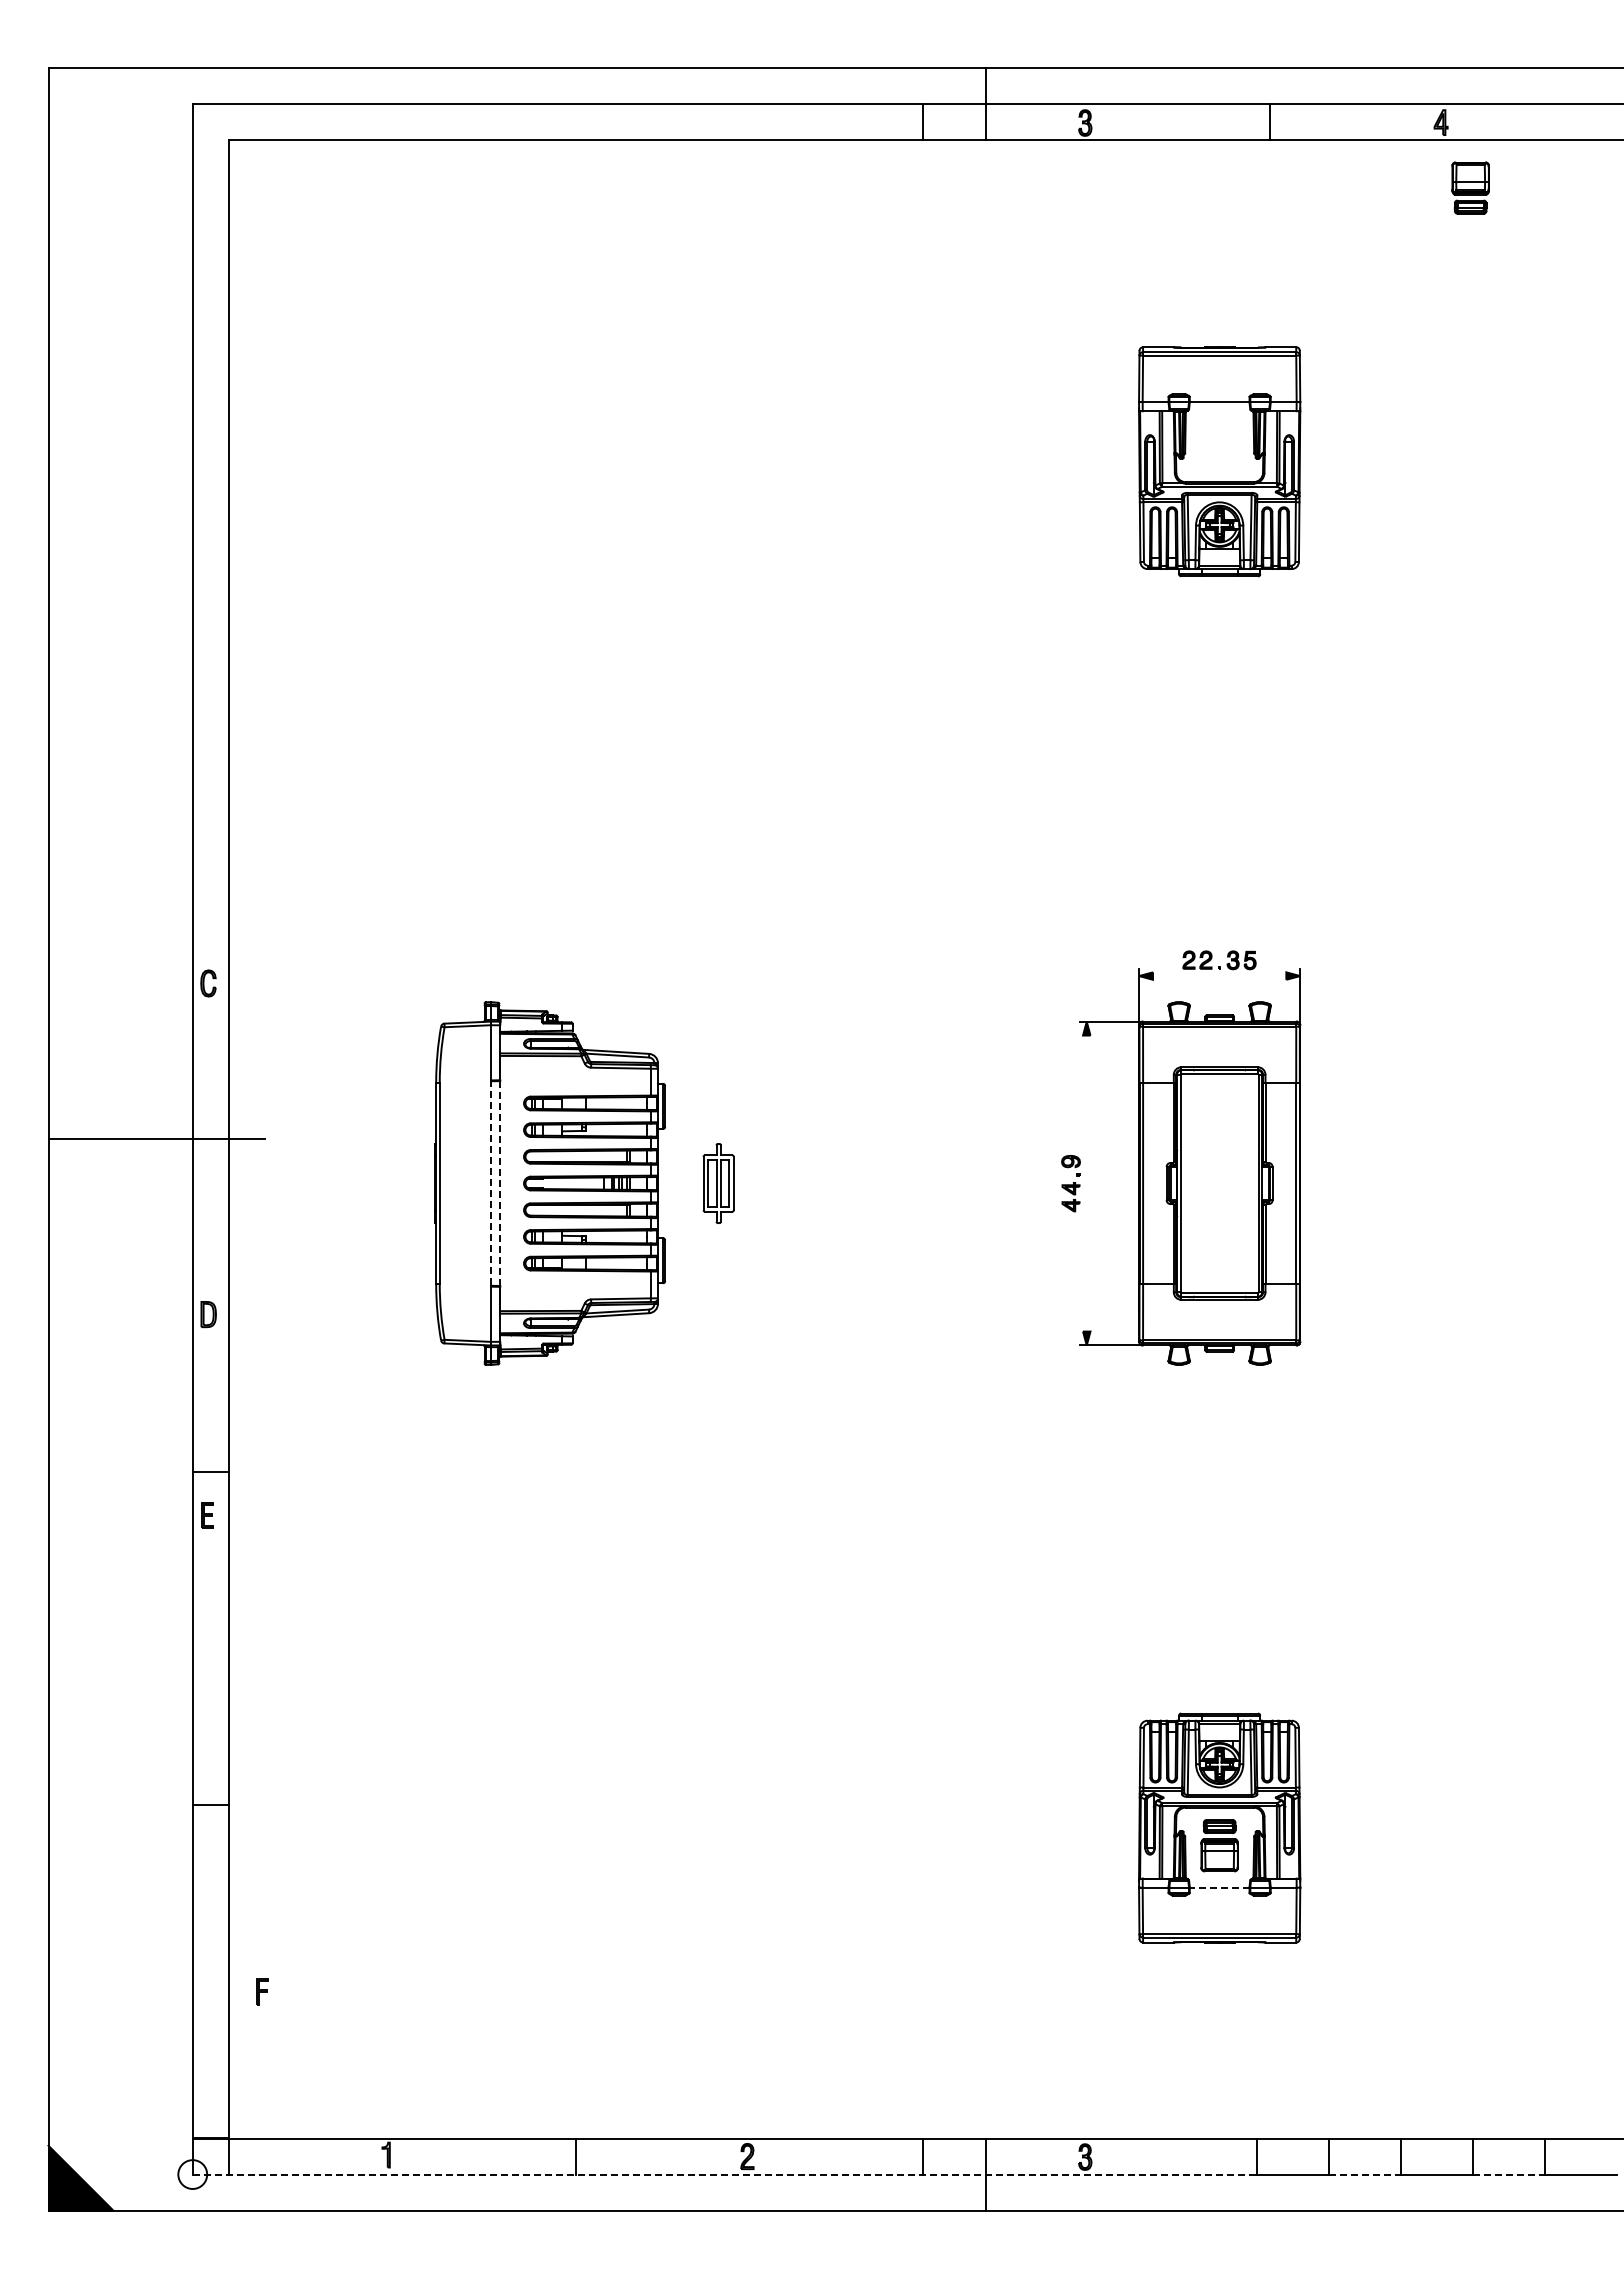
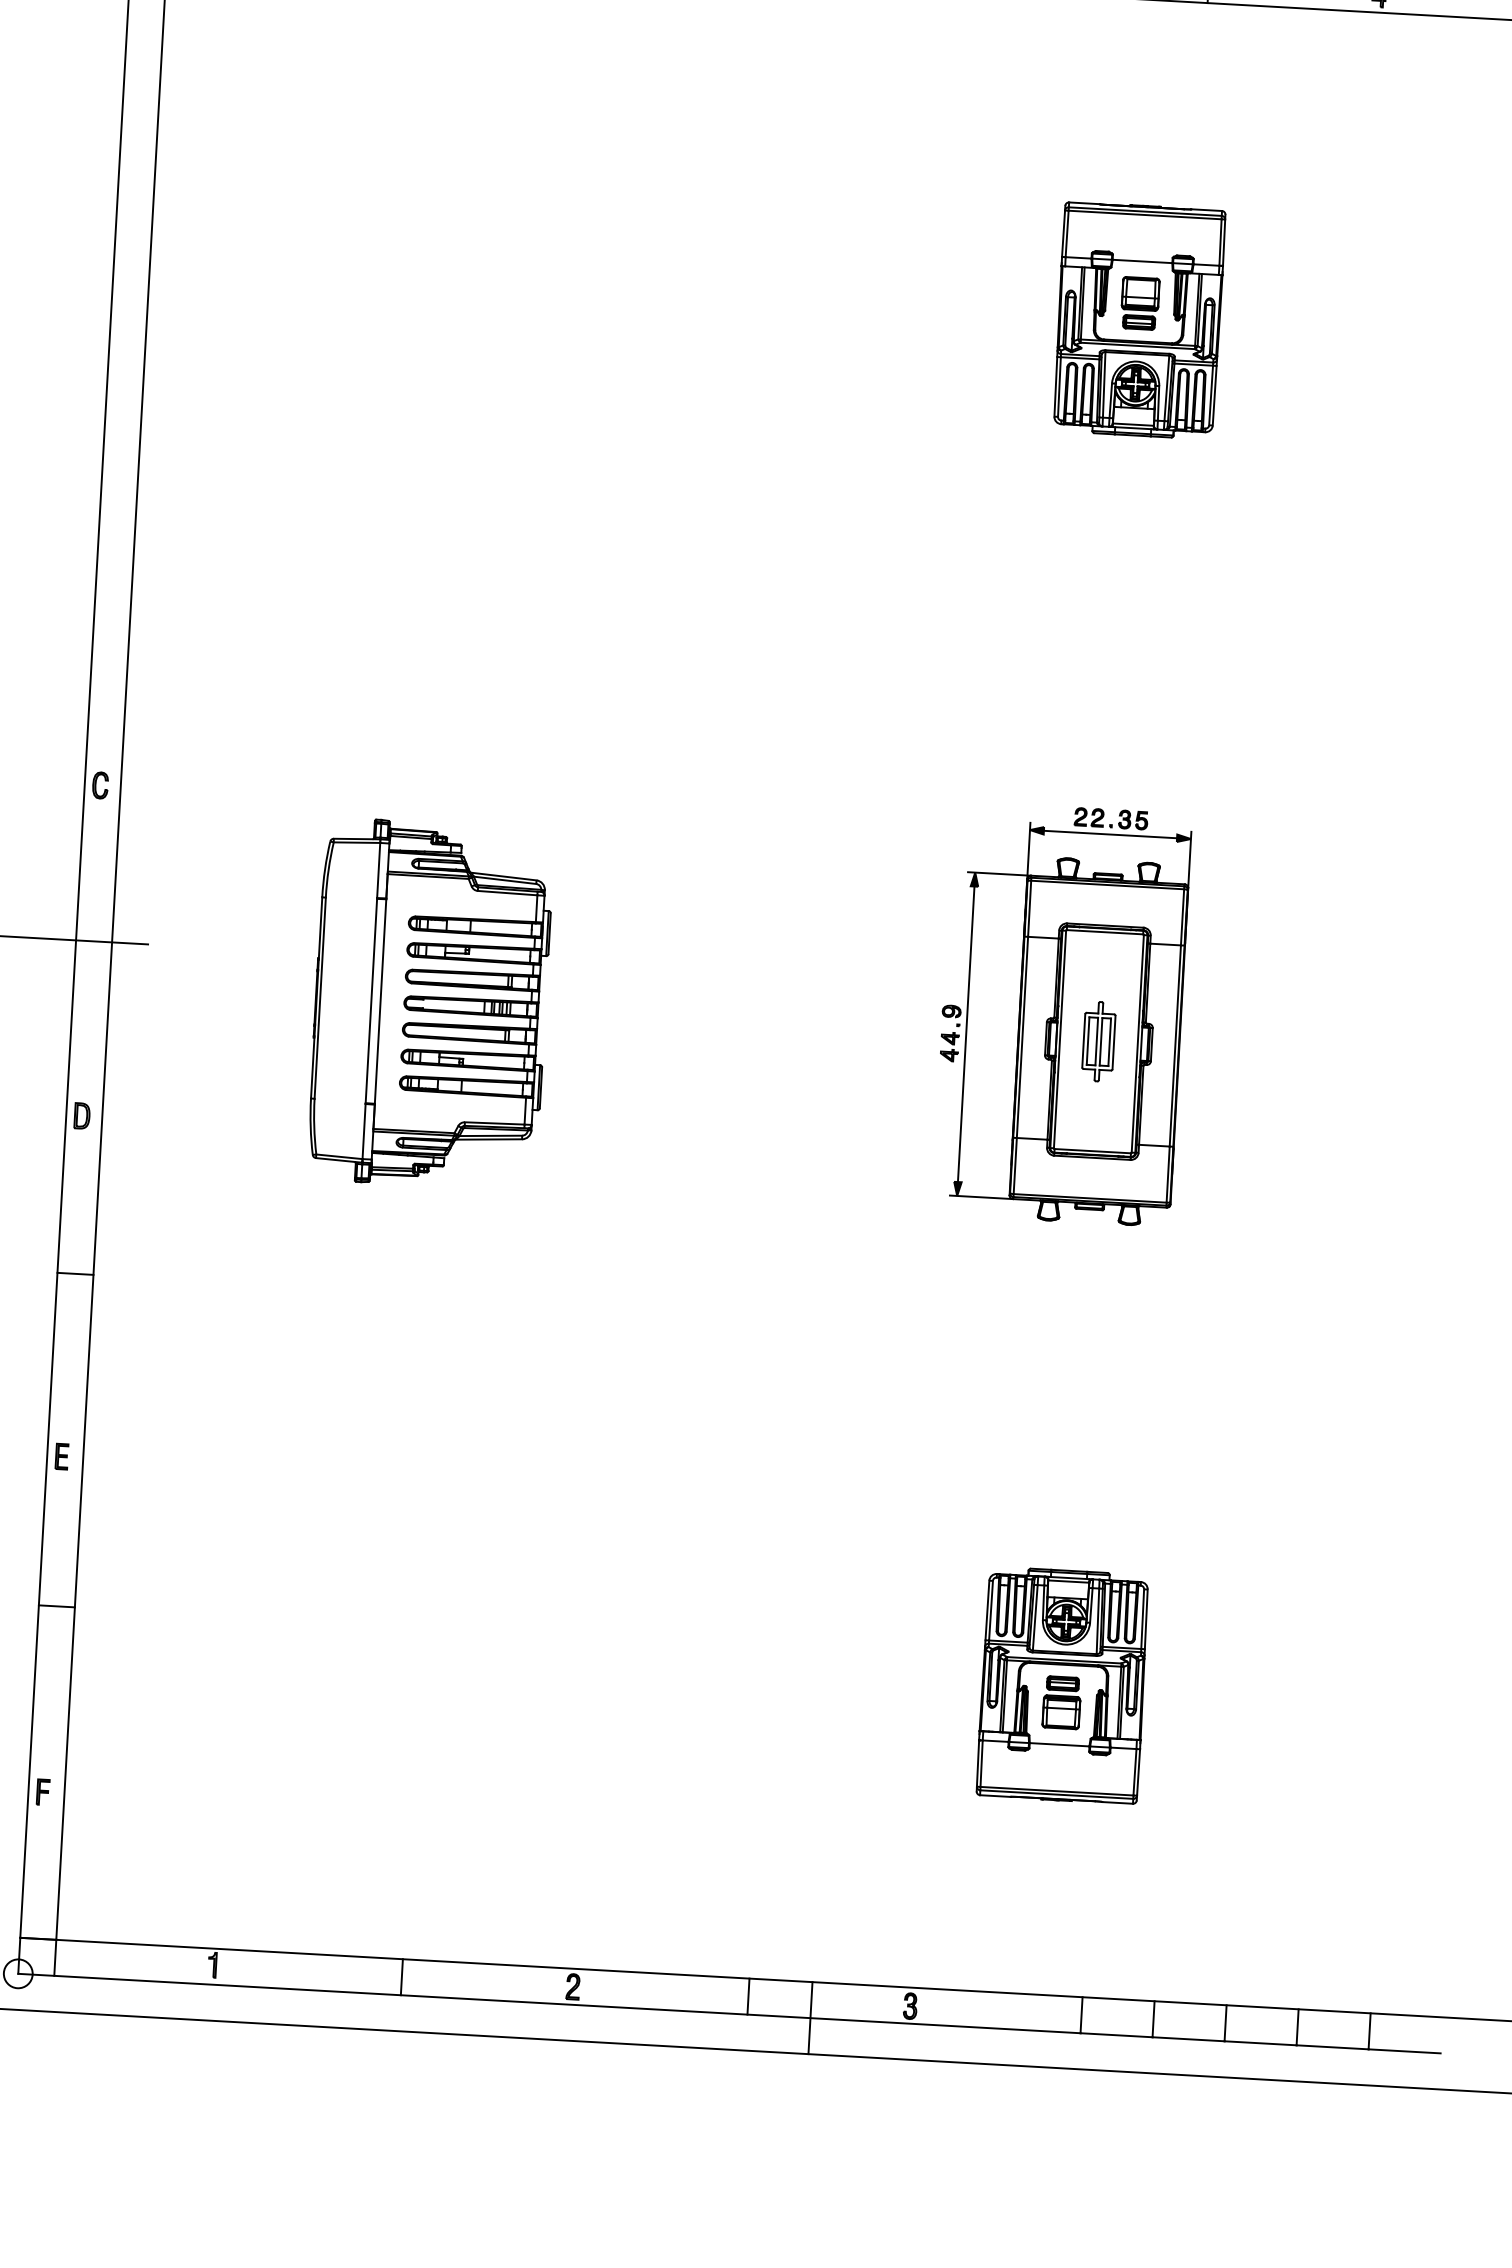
part: (1470, 187) -> (1140, 302), moved
line: (1219, 976) -> (1110, 834), added
part: (718, 1183) -> (1098, 1041), moved
line: (1086, 1183) -> (965, 1034), added
line: (491, 1184) -> (371, 1001), dashed -> solid
line: (500, 1184) -> (380, 1002), dashed -> solid
part: (207, 1515) -> (61, 1456), moved
line: (1219, 1887) -> (1059, 1744), dashed -> solid
part: (262, 1991) -> (43, 1791), moved
line: (724, 2174) -> (549, 2003), dashed -> solid
line: (1365, 2174) -> (1189, 2039), dashed -> solid
line: (1509, 2174) -> (1332, 2047), dashed -> solid

